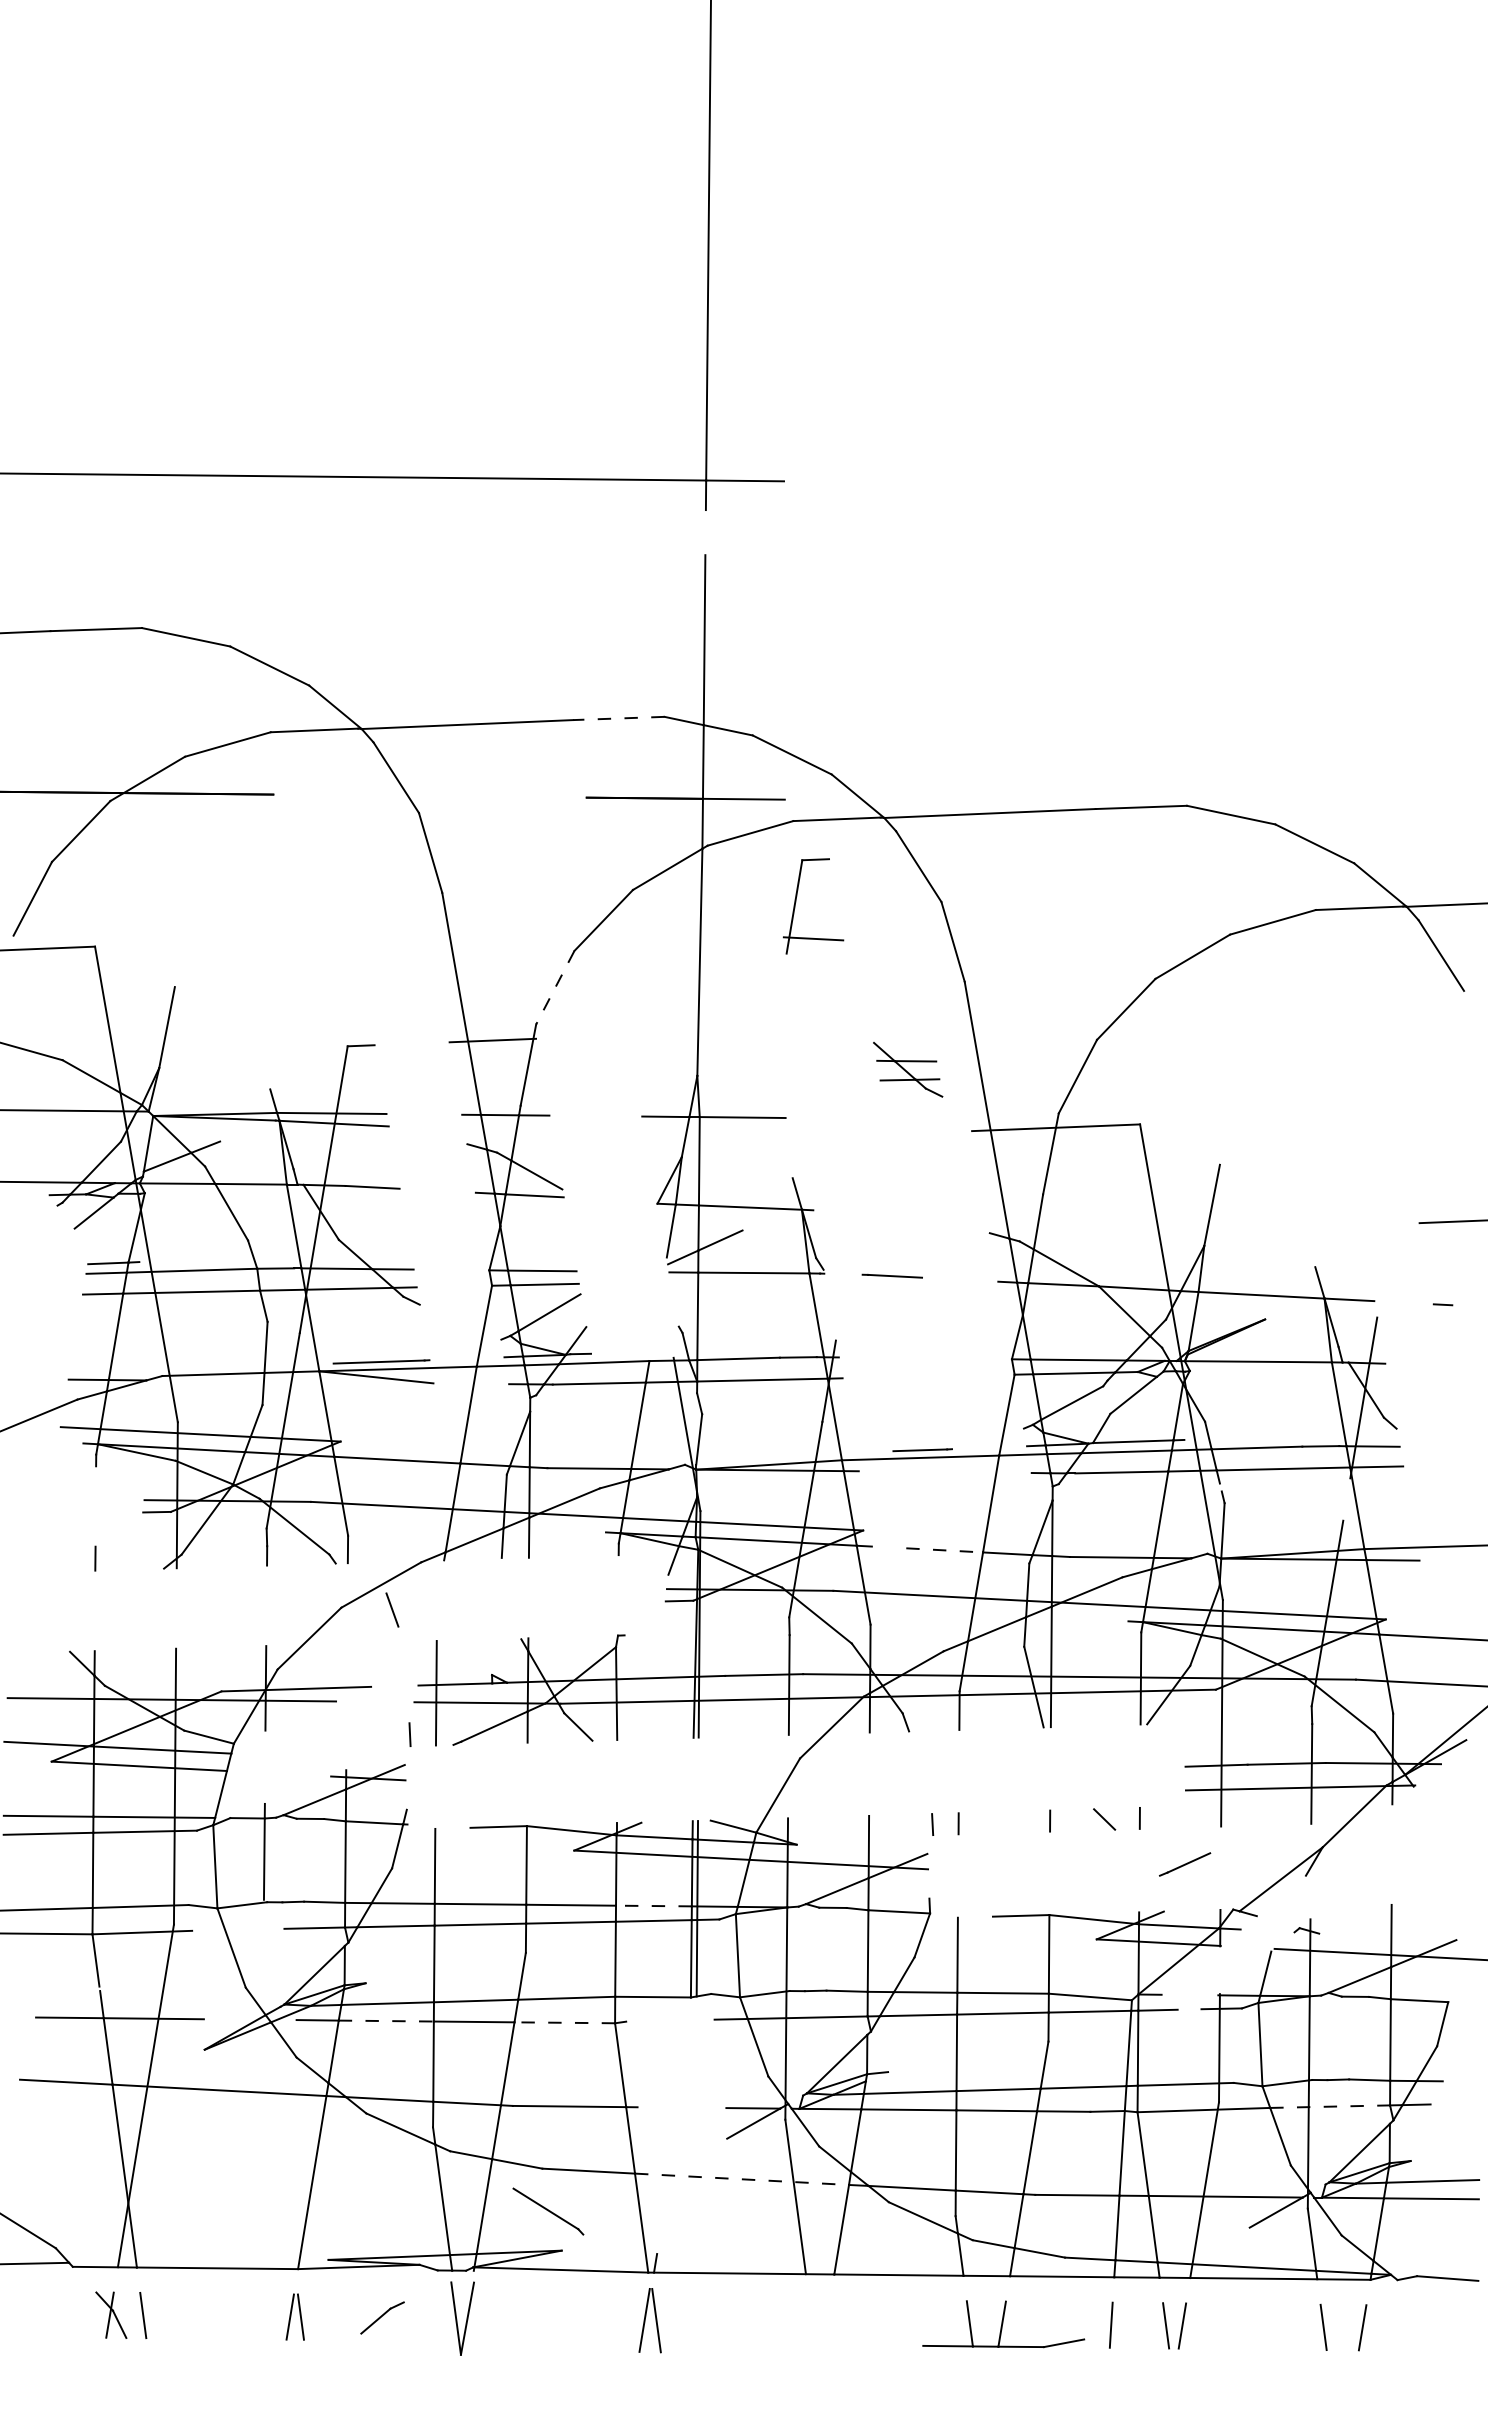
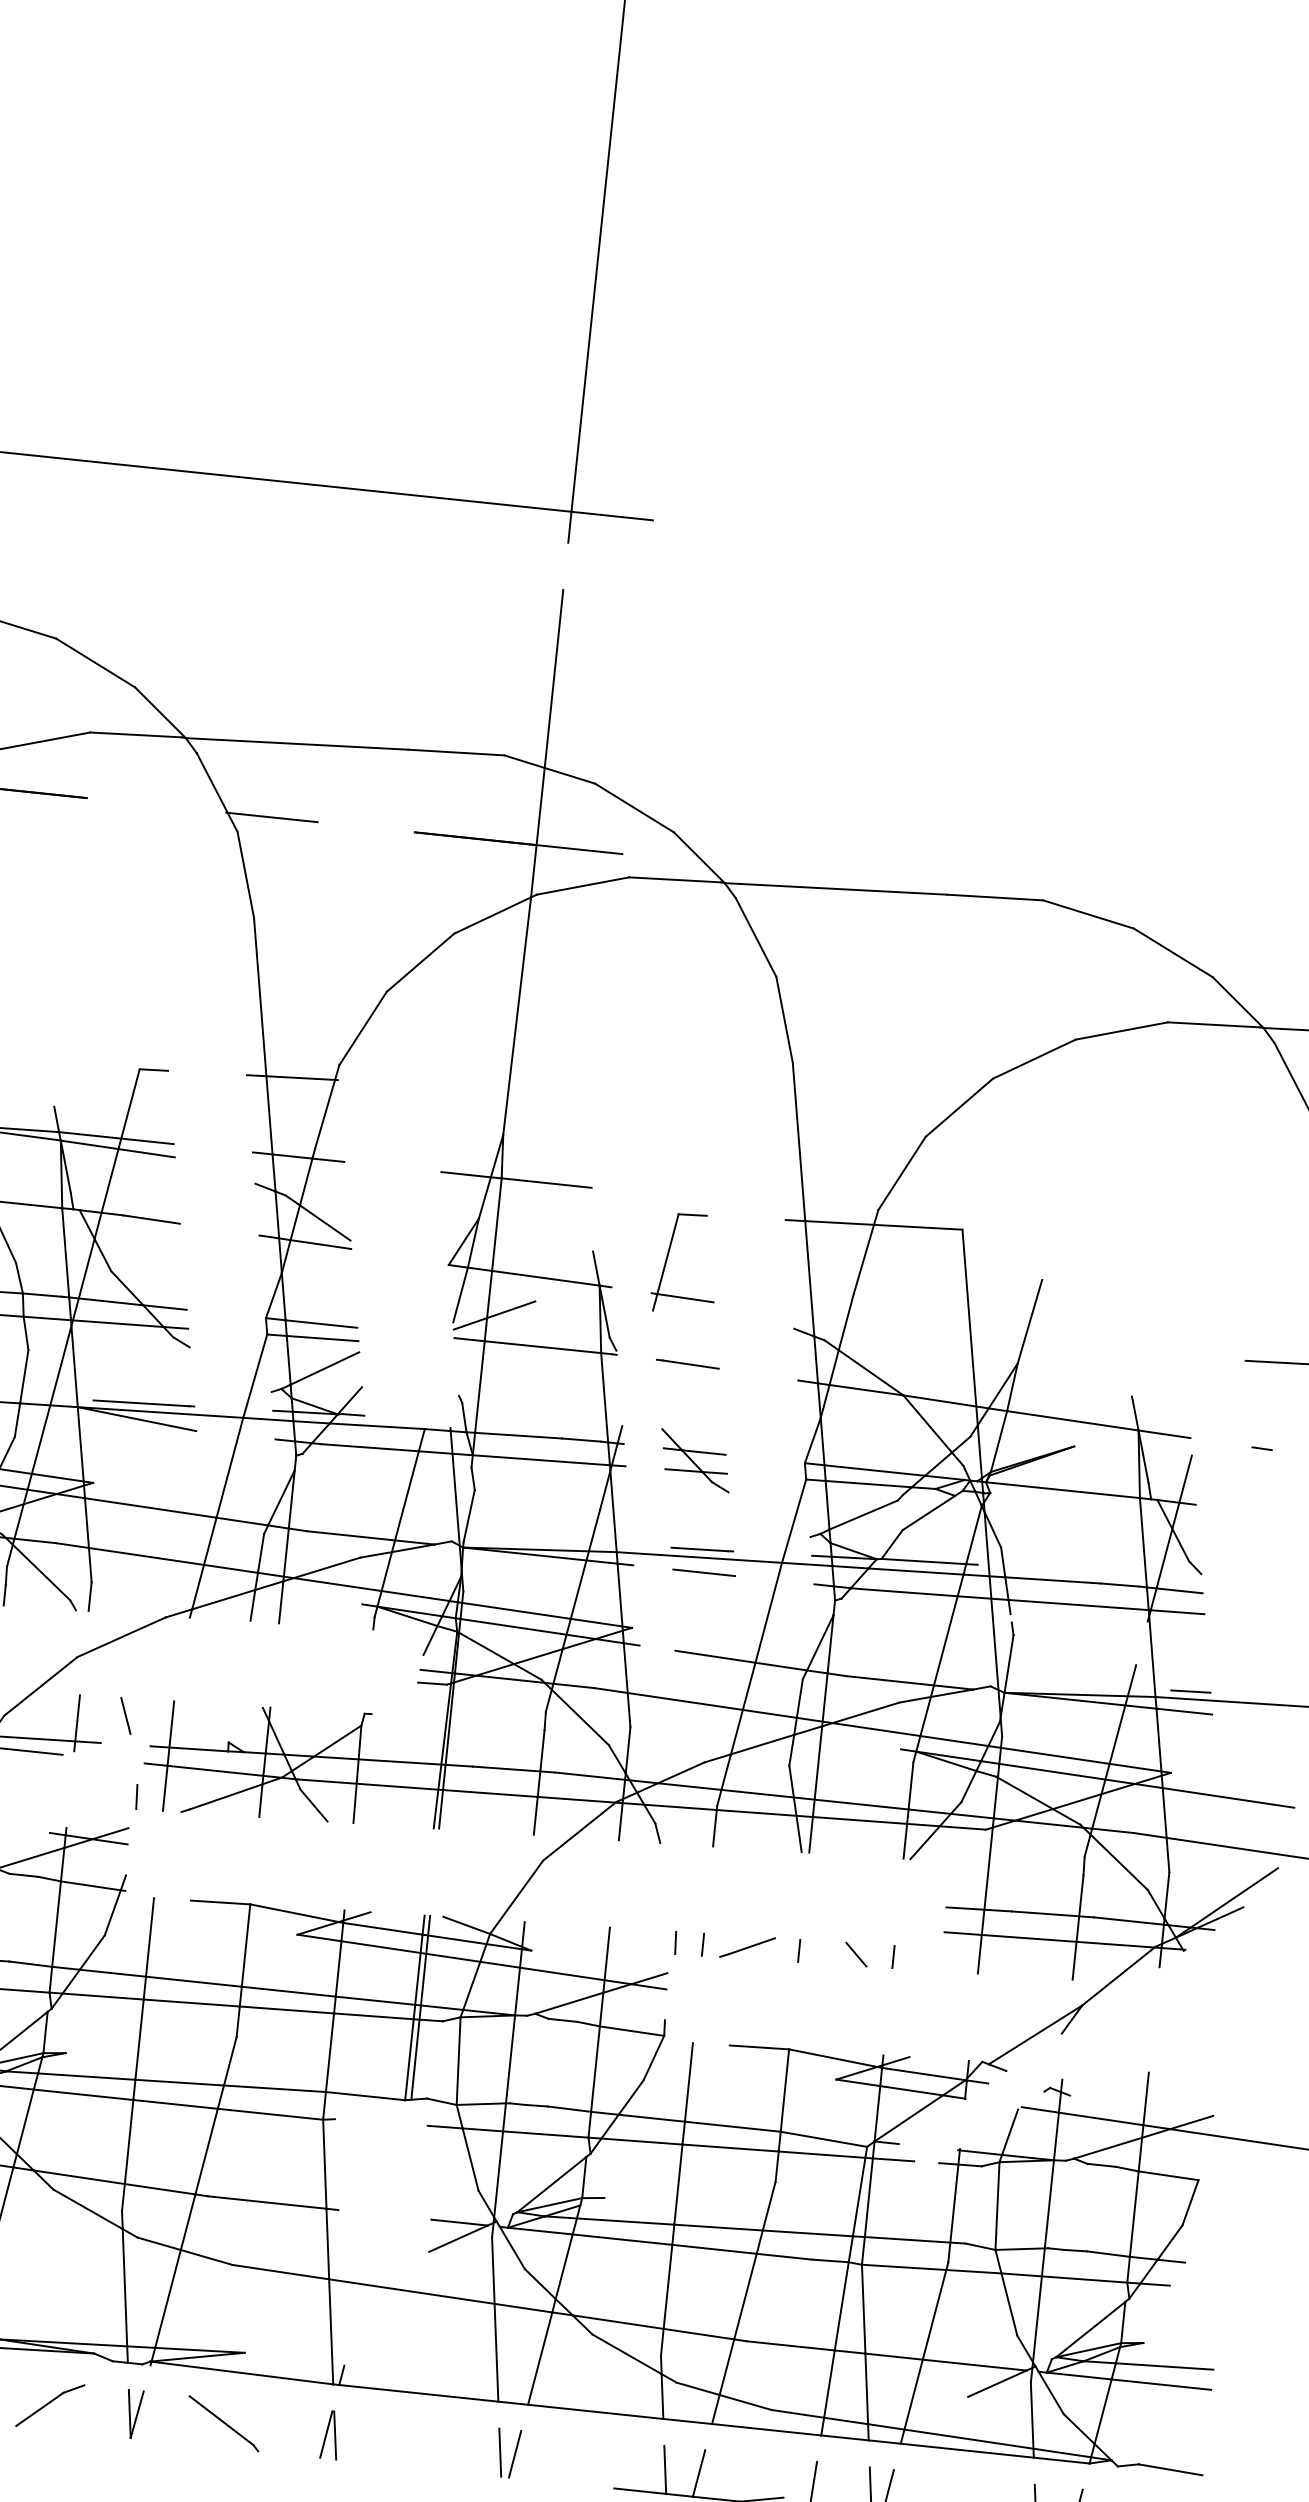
line: (618, 718) -> (456, 752), dashed -> solid
line: (449, 795) -> (271, 816), added
part: (796, 902) -> (668, 1258), moved
line: (555, 988) -> (363, 1029), dashed -> solid
part: (908, 1069) -> (695, 1460), moved
line: (926, 1471) -> (704, 1572), added
line: (1397, 1540) -> (1191, 1691), added
line: (945, 1550) -> (716, 1656), dashed -> solid
line: (392, 1609) -> (126, 1715), moved
line: (346, 1670) -> (76, 1723), added
line: (1185, 1864) -> (748, 1947), moved
line: (653, 1906) -> (374, 2001), dashed -> solid
line: (386, 2021) -> (83, 2095), dashed -> solid
line: (564, 2022) -> (270, 2113), dashed -> solid
line: (1330, 2106) -> (1064, 2277), dashed -> solid
line: (742, 2179) -> (441, 2296), dashed -> solid
part: (548, 2211) -> (224, 2423), moved
part: (382, 2317) -> (50, 2405), size x1.43
part: (462, 2318) -> (133, 2414), size x0.62
part: (649, 2320) -> (329, 2434), size x0.71
line: (812, 2321) -> (500, 2451), added
line: (826, 2321) -> (515, 2453), added

